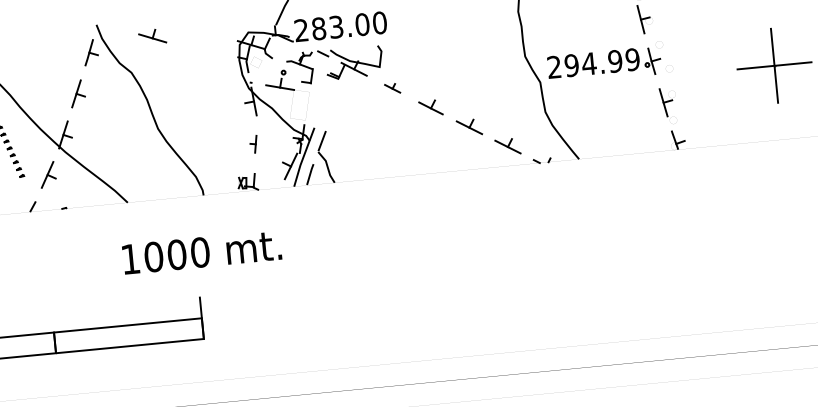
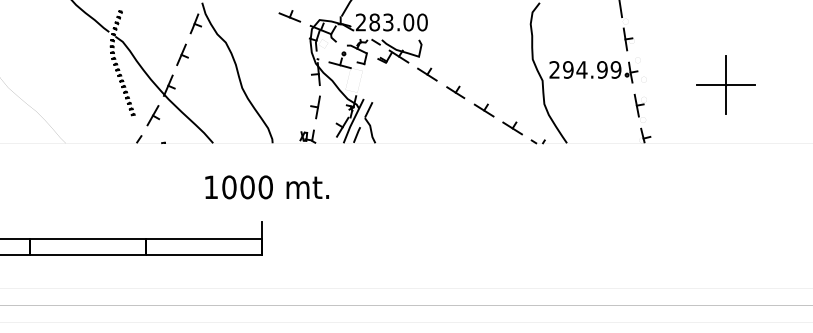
part: (152, 37) -> (289, 16), moved
part: (392, 88) -> (427, 74), size x1.67
part: (253, 144) -> (315, 107), size x1.67

